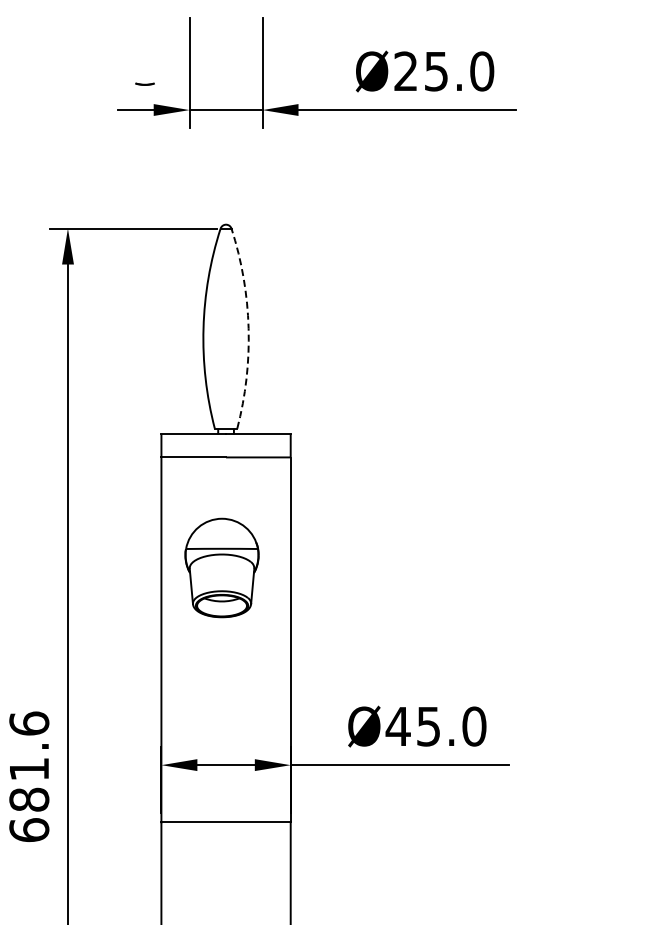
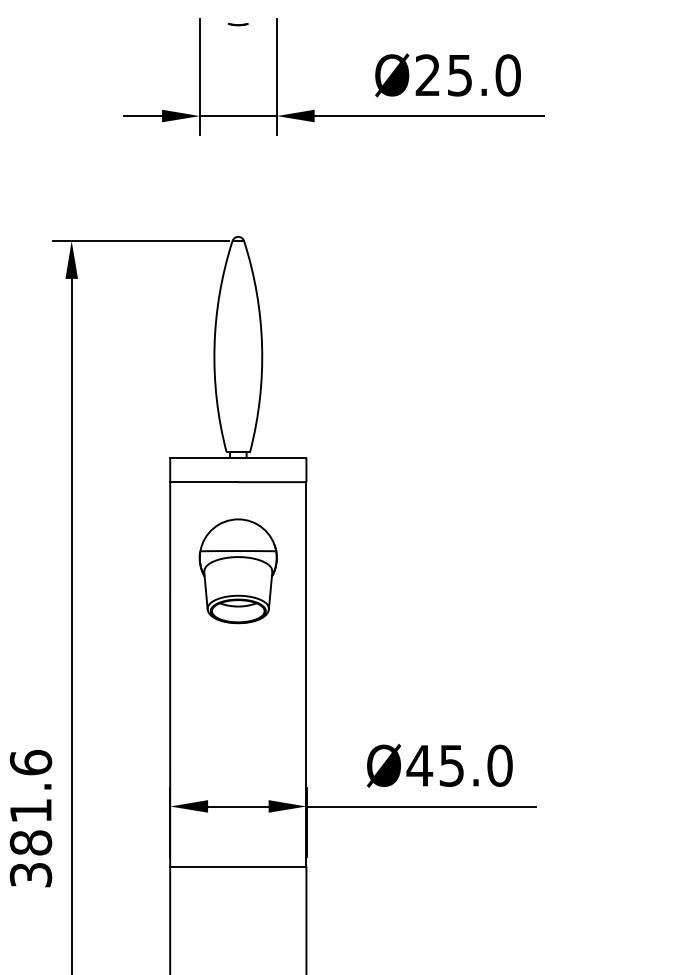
line: (144, 83) -> (237, 23), moved
arc: (248, 328) -> (261, 346), dashed -> solid
part: (221, 567) -> (237, 570), moved
text: (29, 830) -> (31, 875), 681.6 -> 381.6

